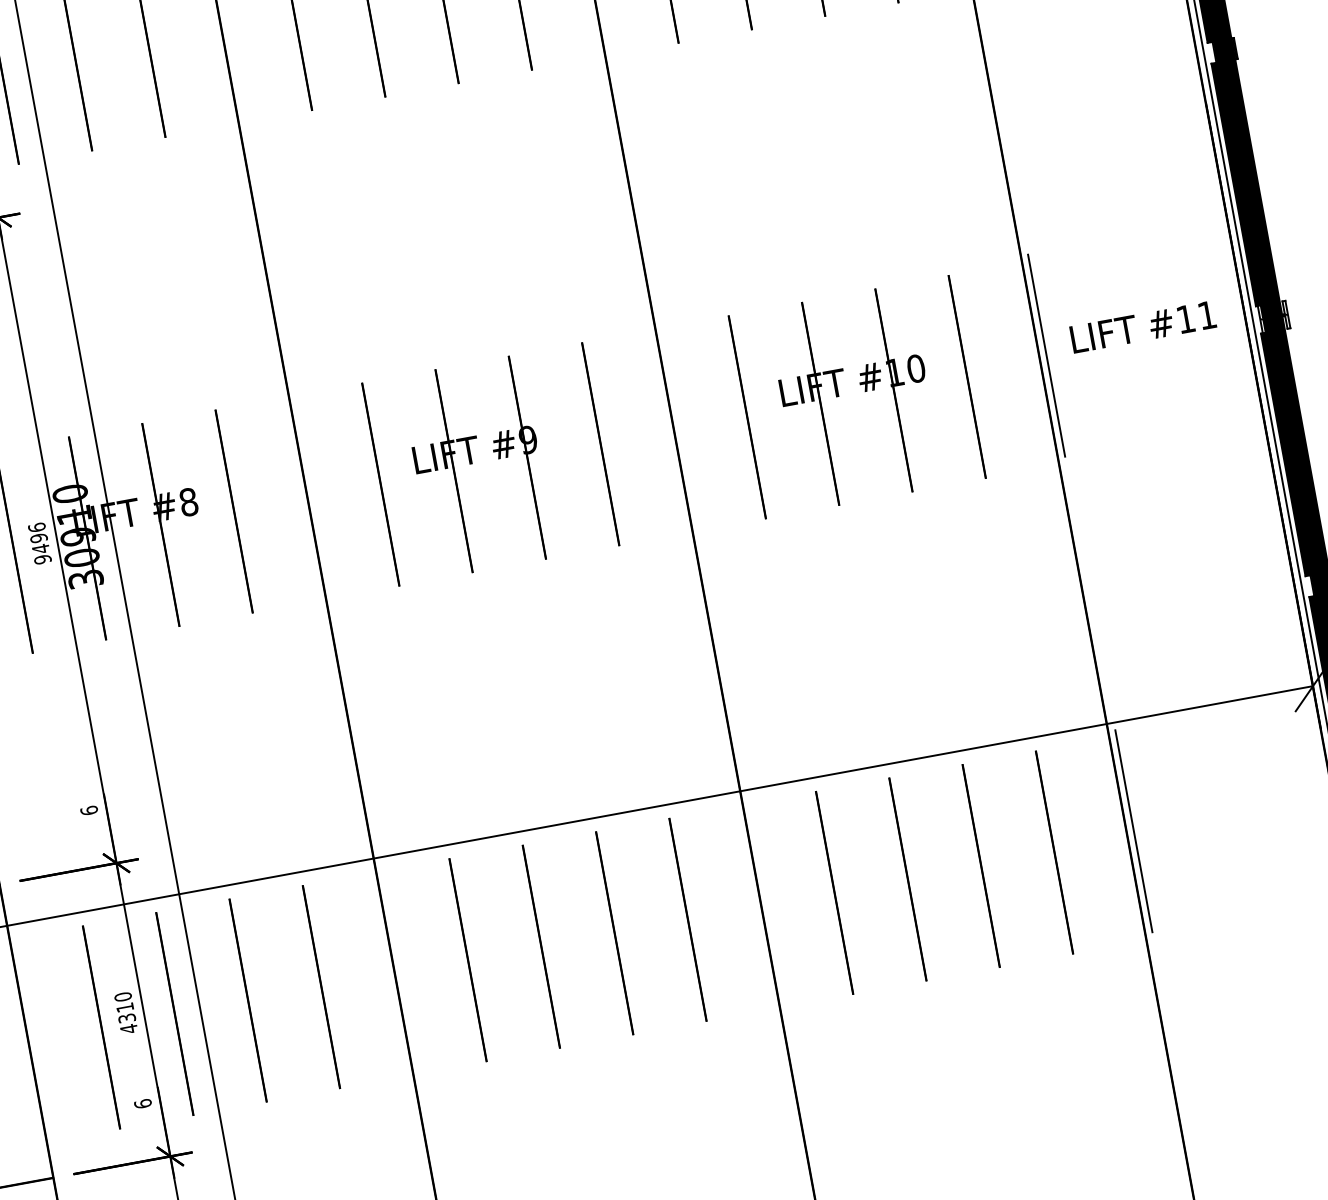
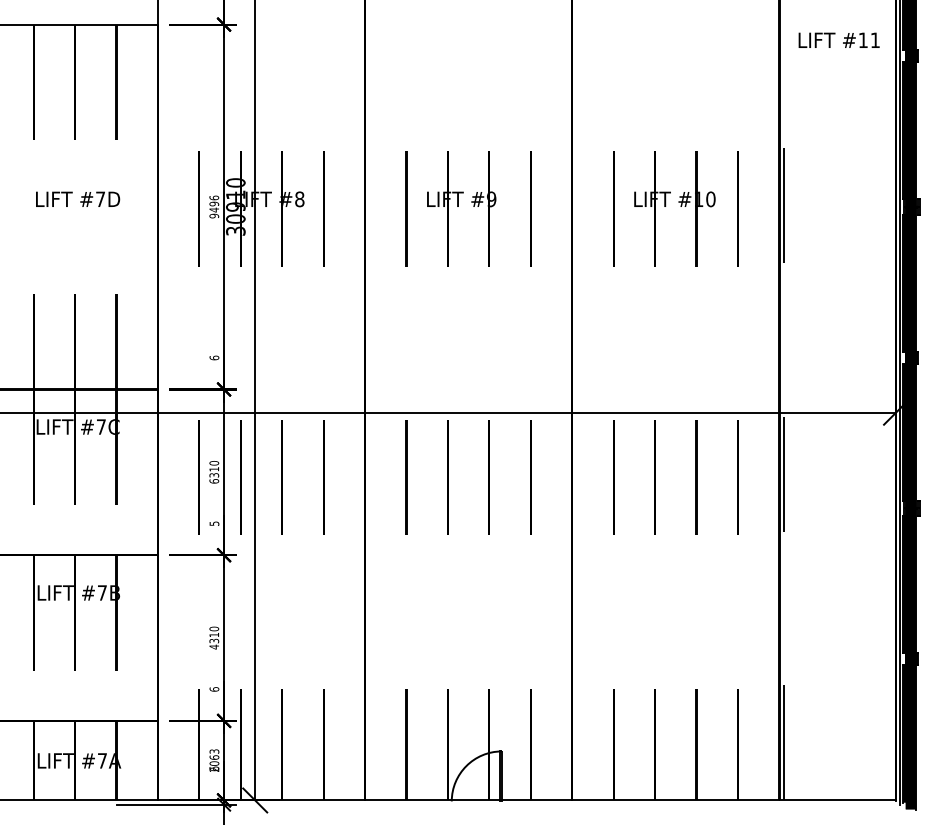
text: (1141, 325) -> (838, 39), moved
text: (129, 1029) -> (214, 481), 4310 -> 6310
text: (143, 1103) -> (214, 523), 6 -> 5

